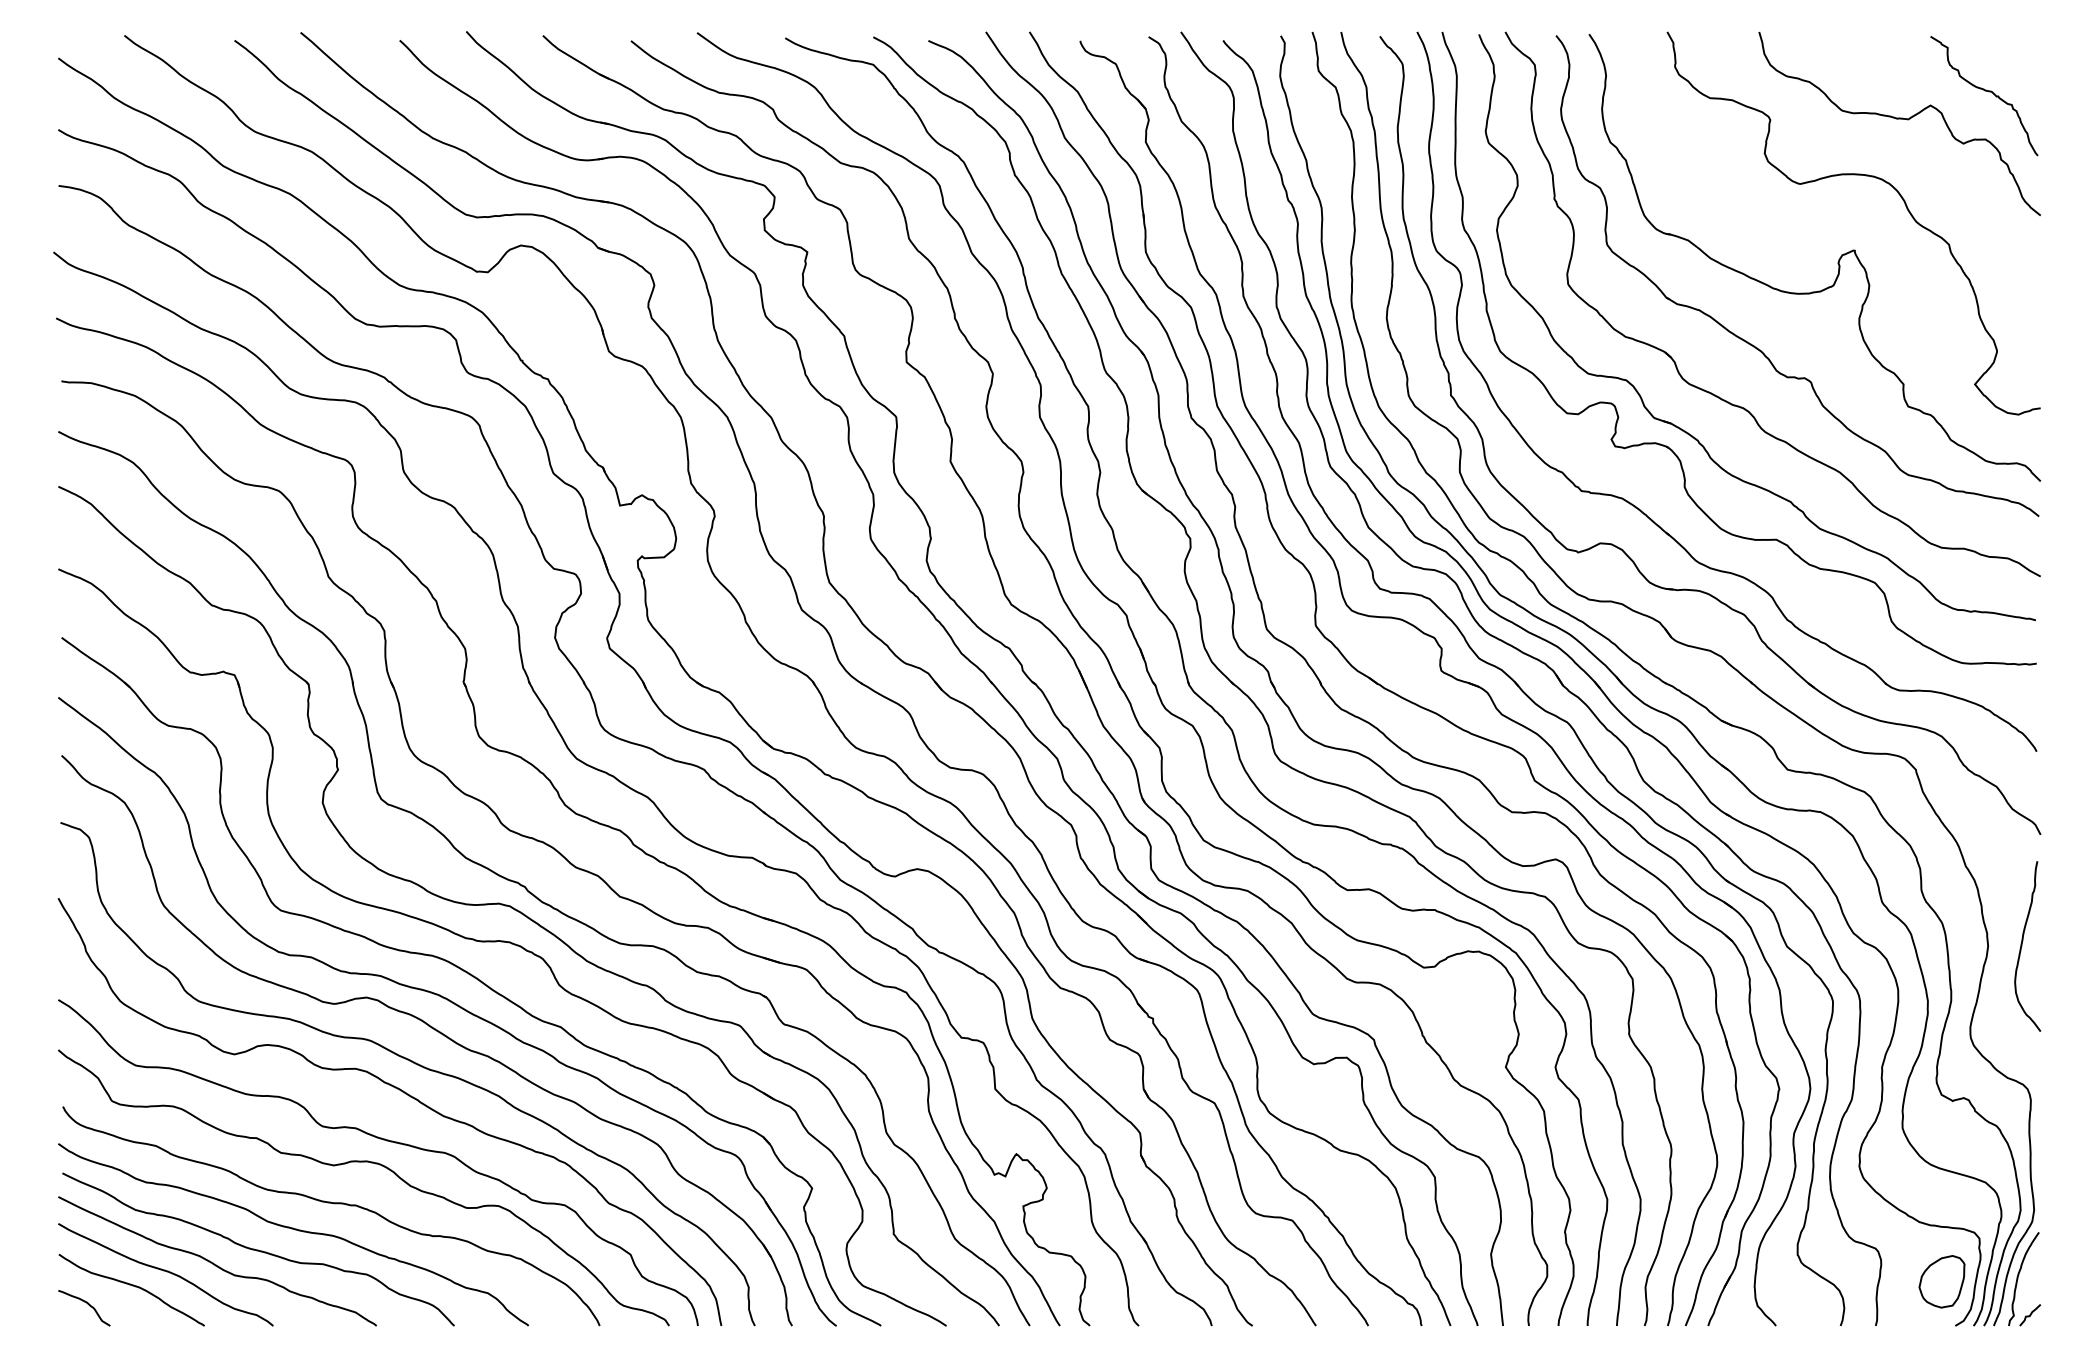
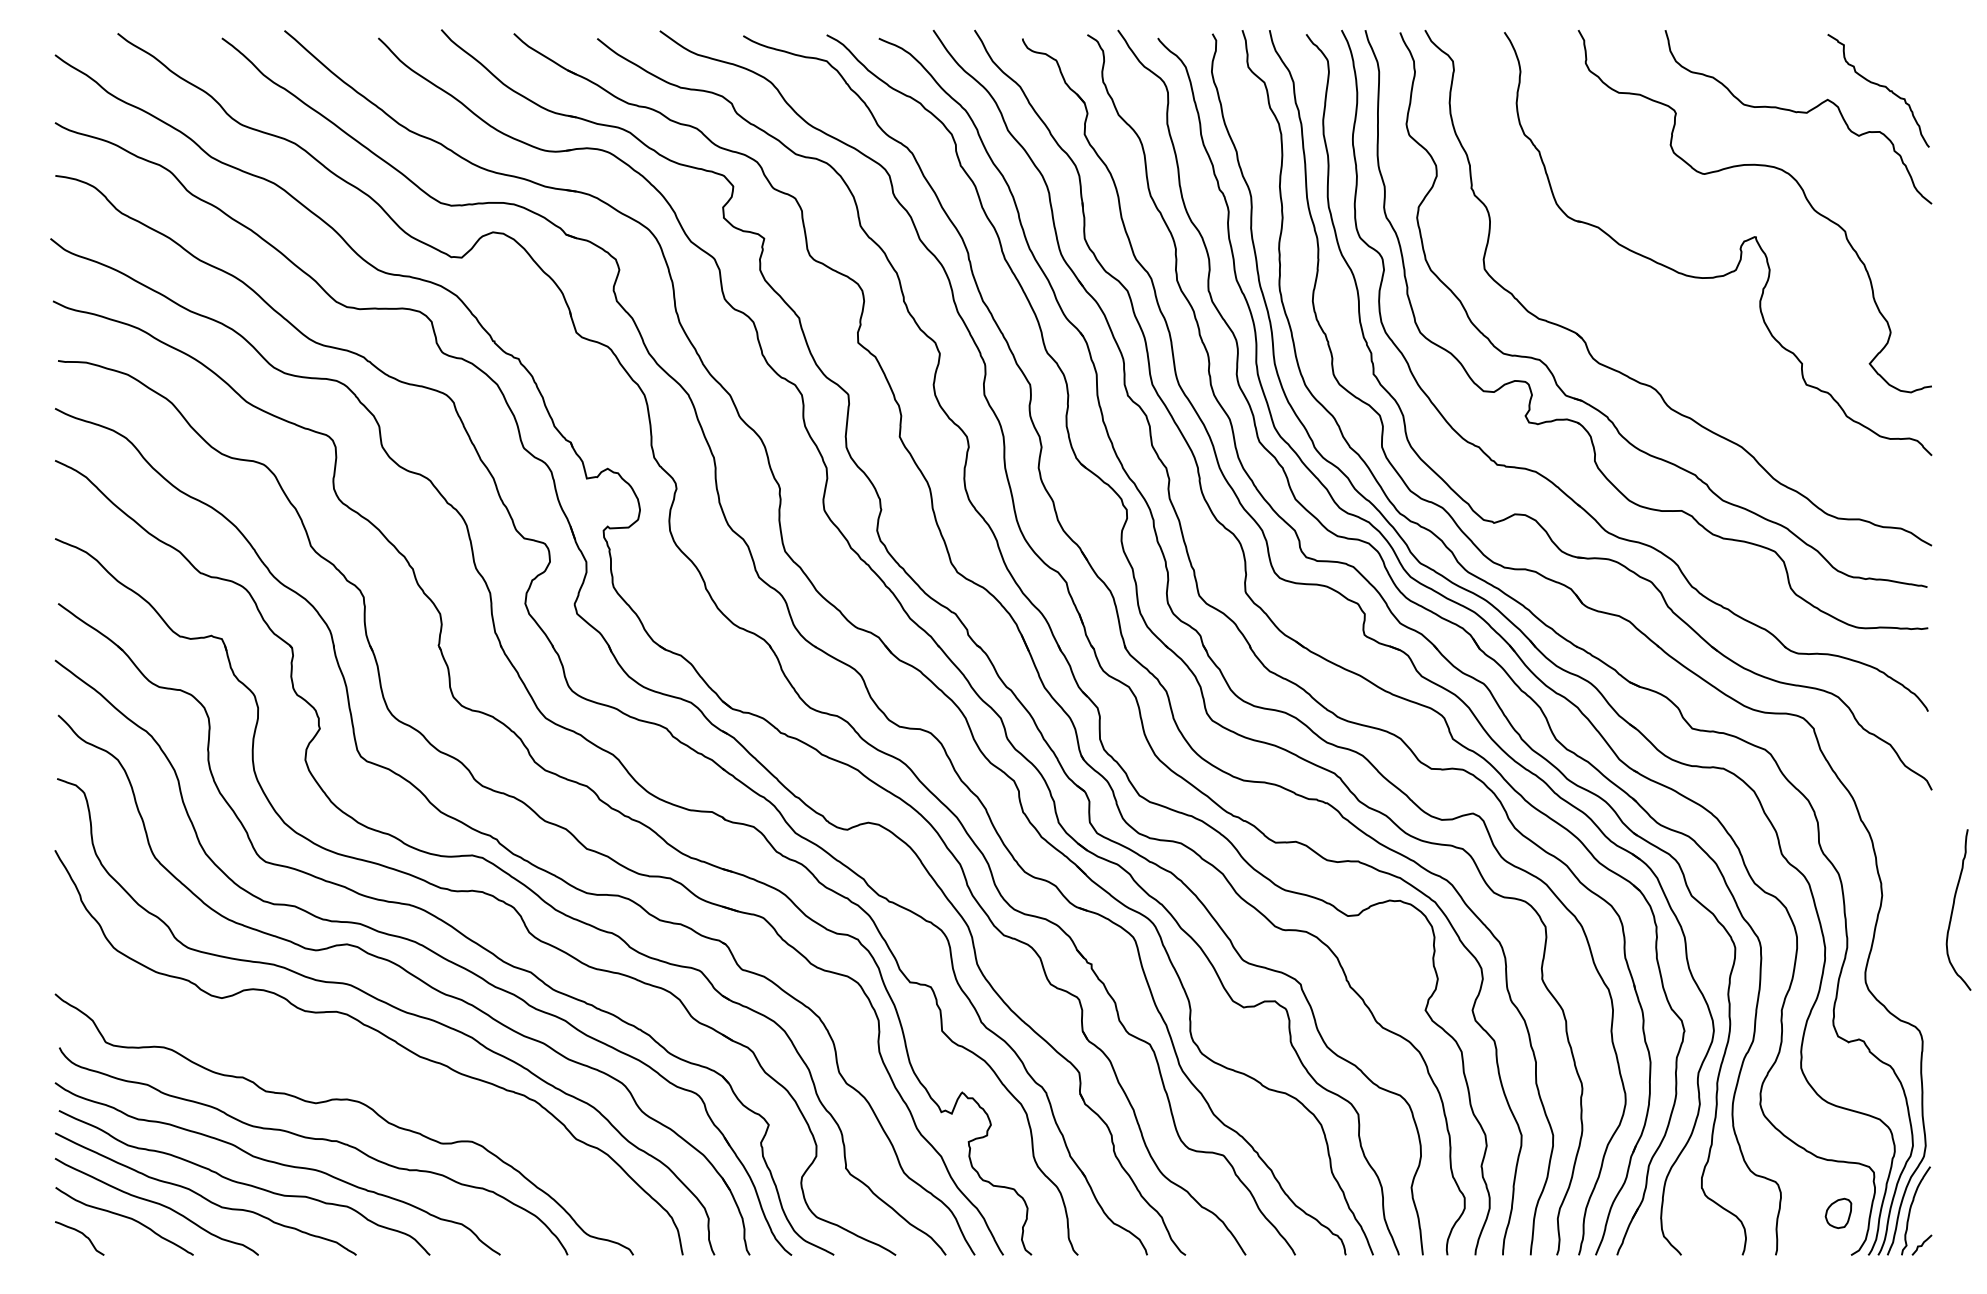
part: (1753, 344) -> (1660, 326), removed
curve: (2023, 942) -> (1954, 906), moved
curve: (386, 1141) -> (365, 1080), removed
part: (1941, 1281) -> (1838, 1213), size x0.6

